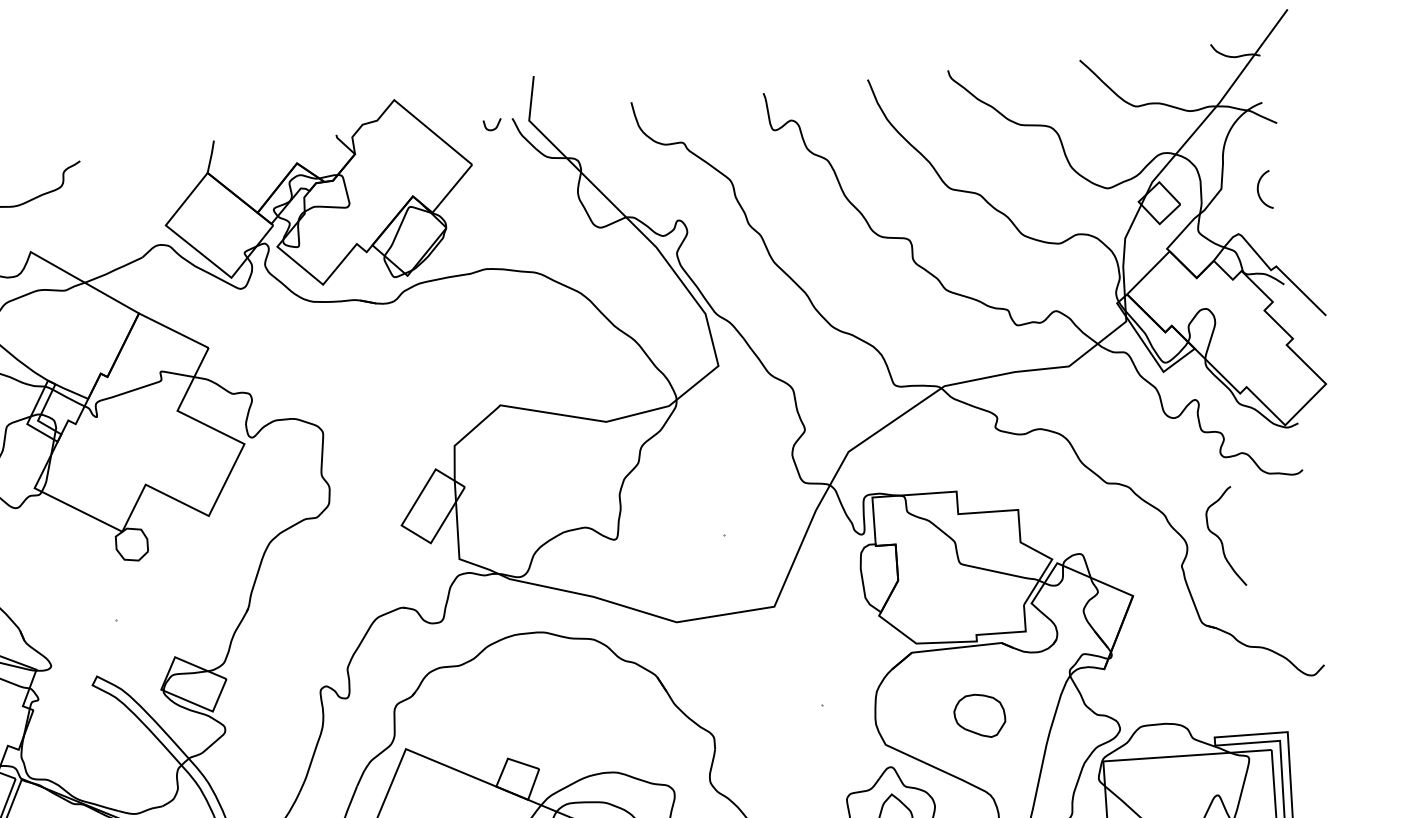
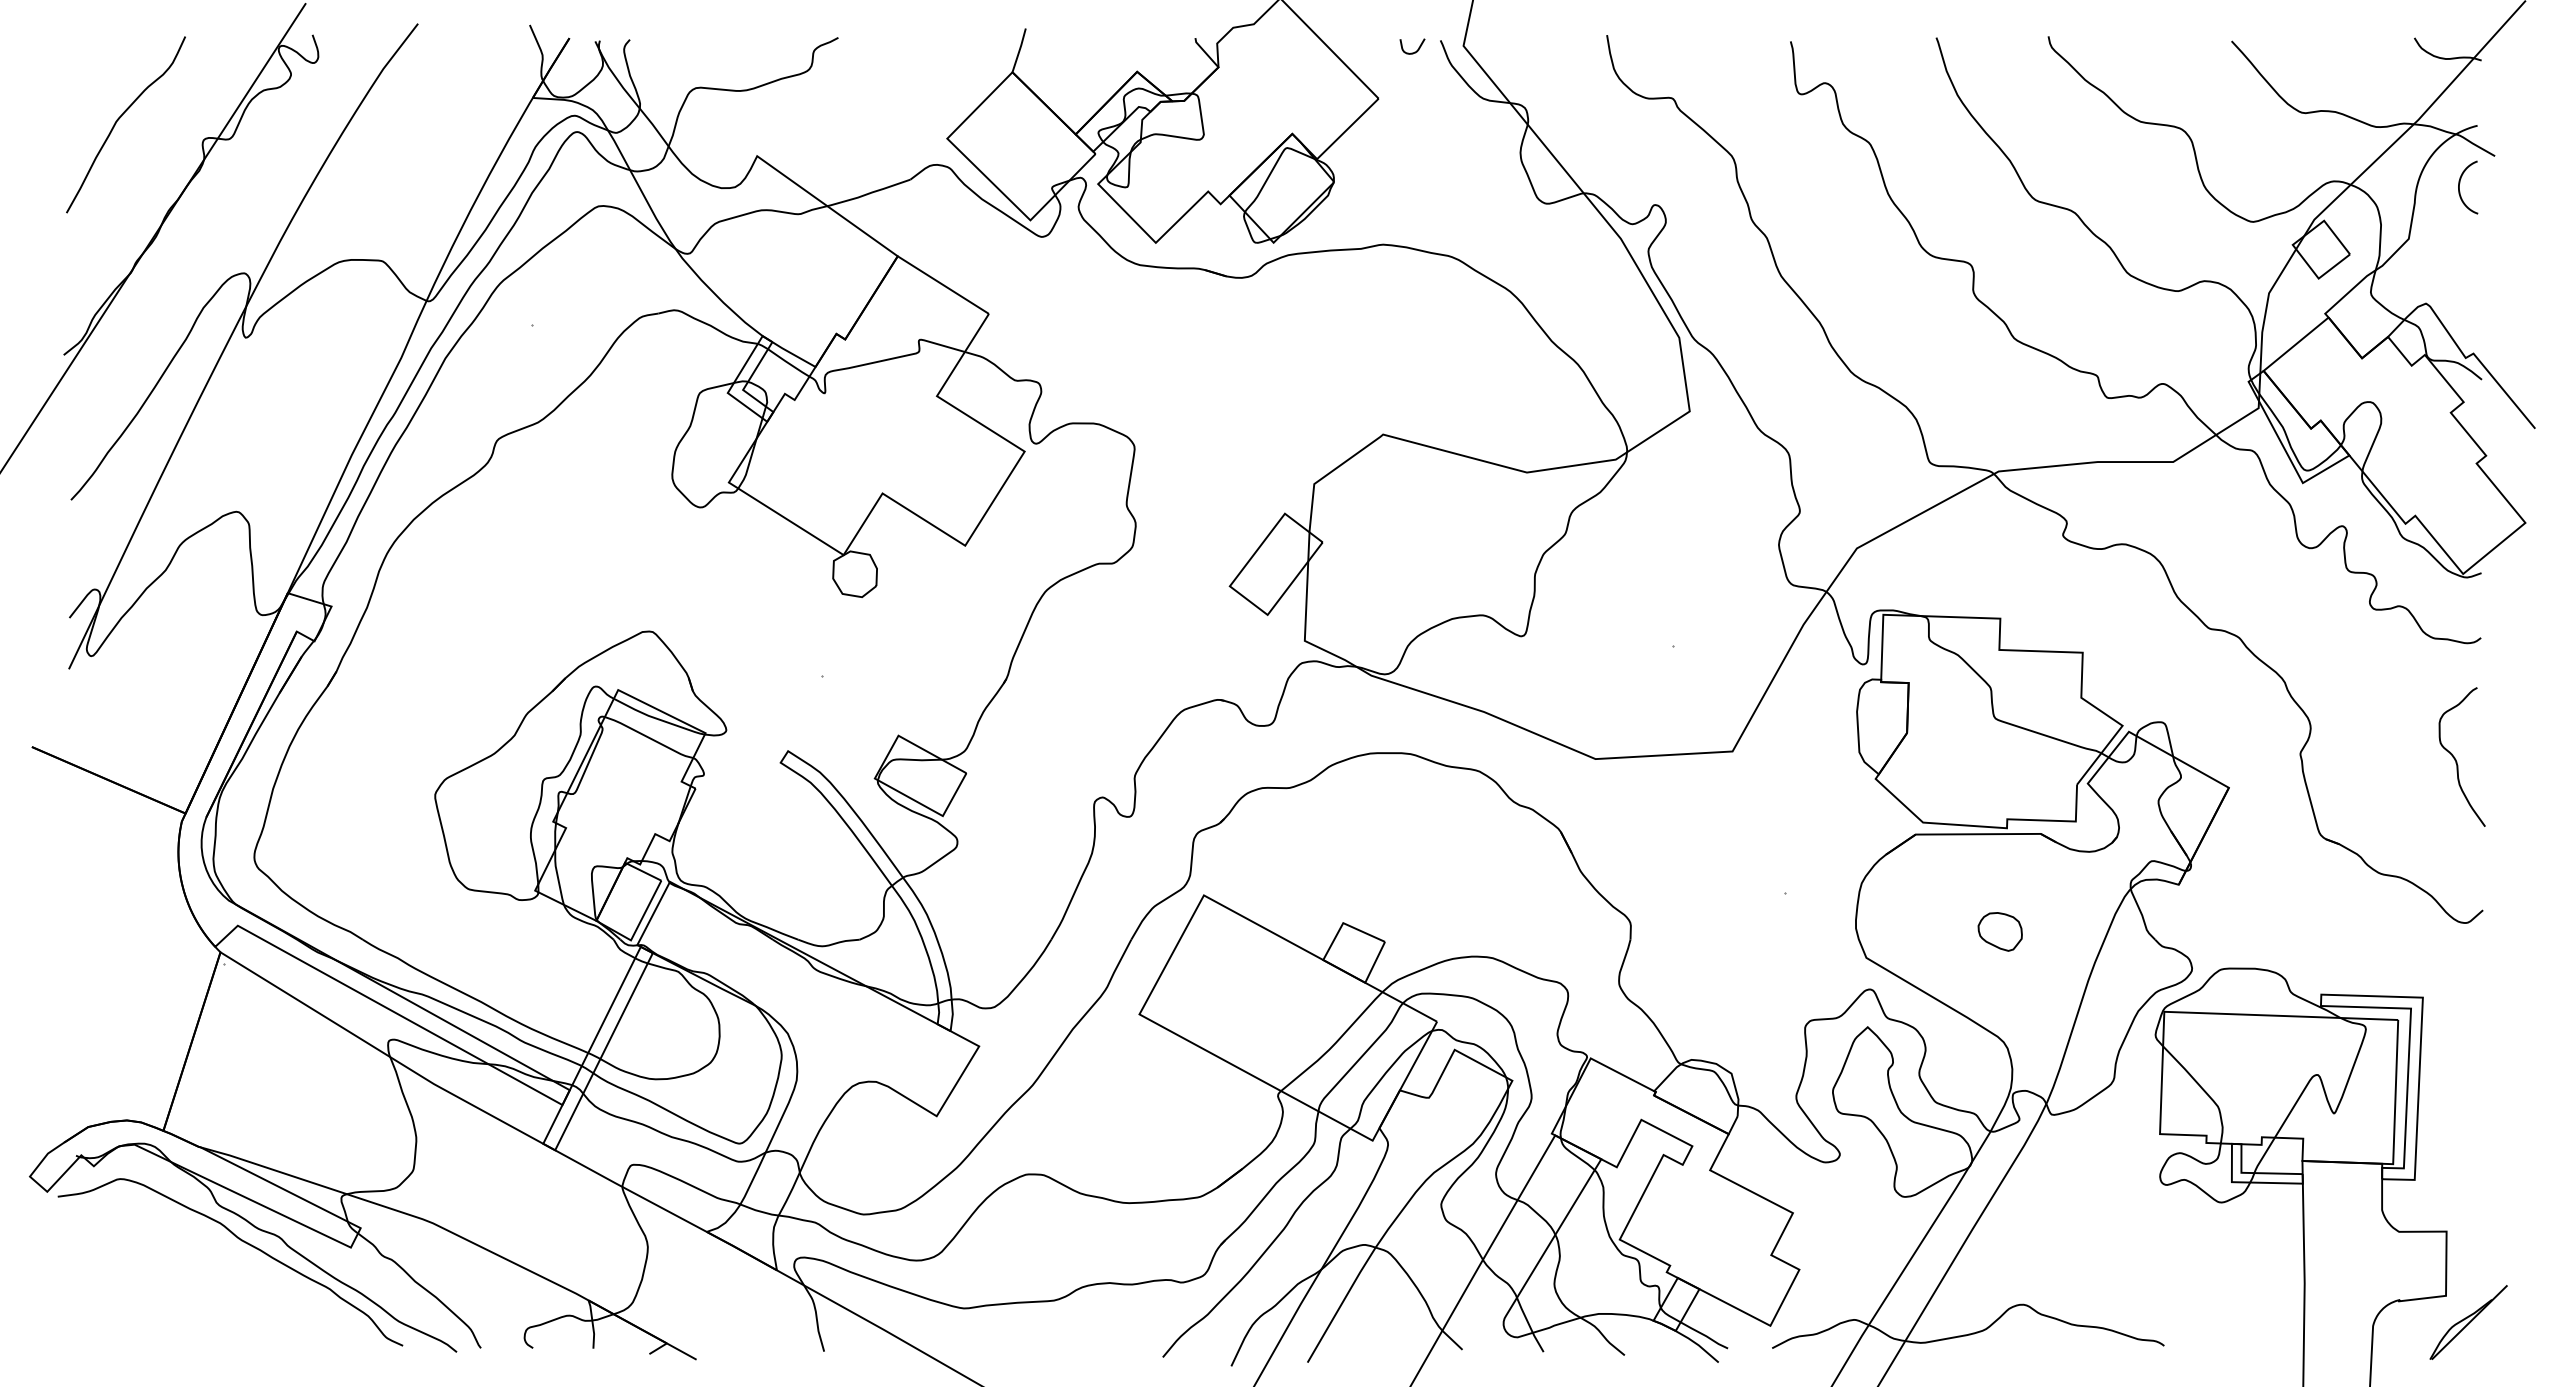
curve: (1258, 187) -> (2460, 183), moved
curve: (1221, 539) -> (2456, 759), moved
part: (979, 716) -> (1999, 931), size x0.62

